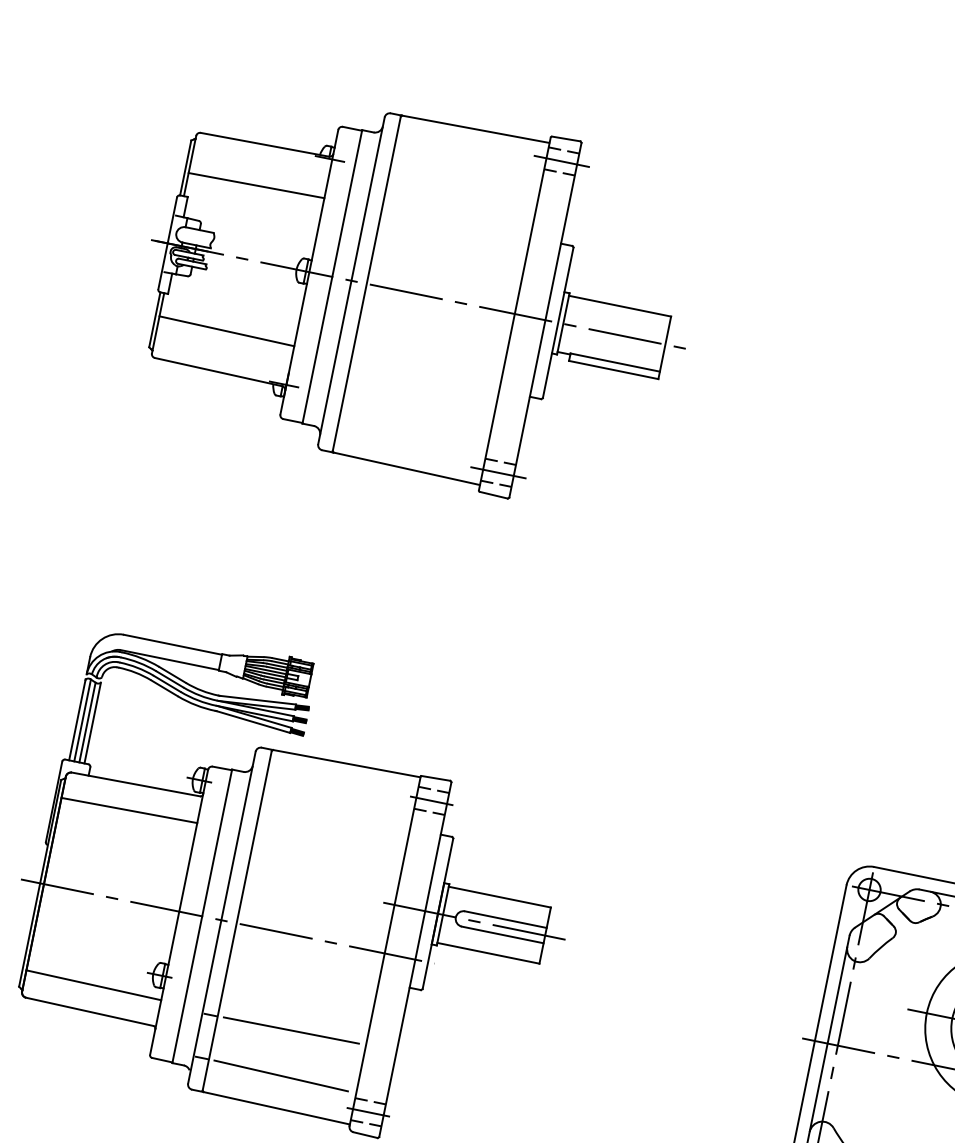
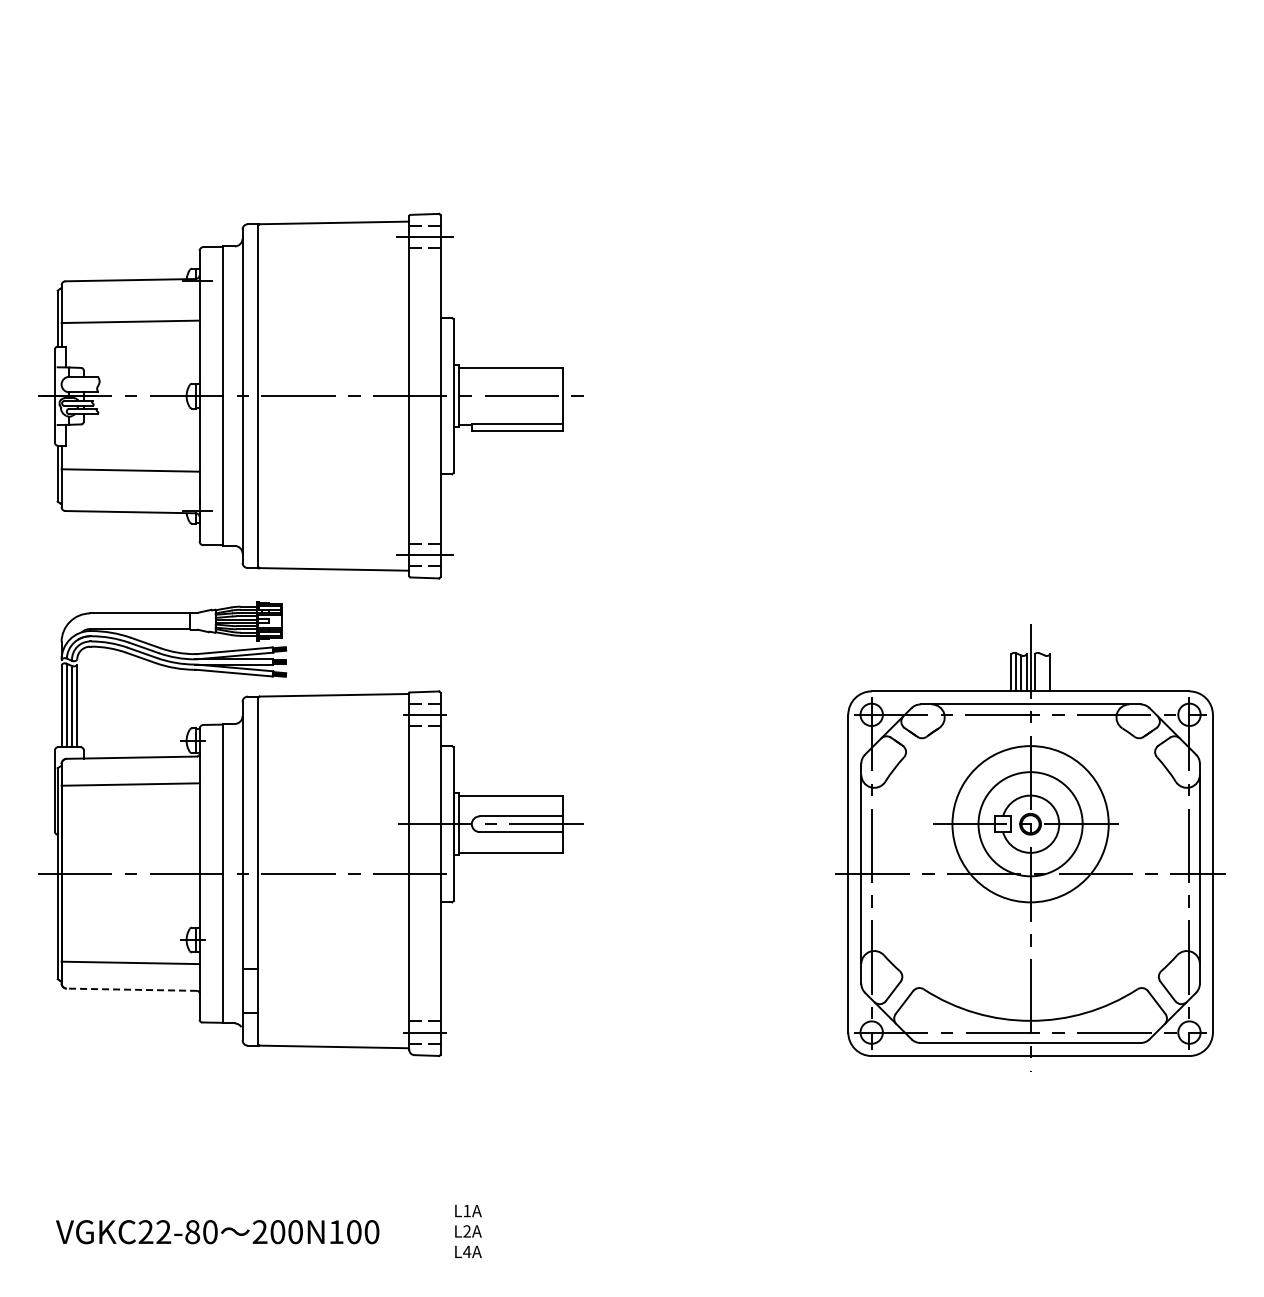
part: (418, 293) -> (310, 395), moved
line: (89, 1011) -> (131, 989), solid -> dashed
line: (291, 1030) -> (333, 967), removed
line: (280, 1075) -> (331, 1014), removed

